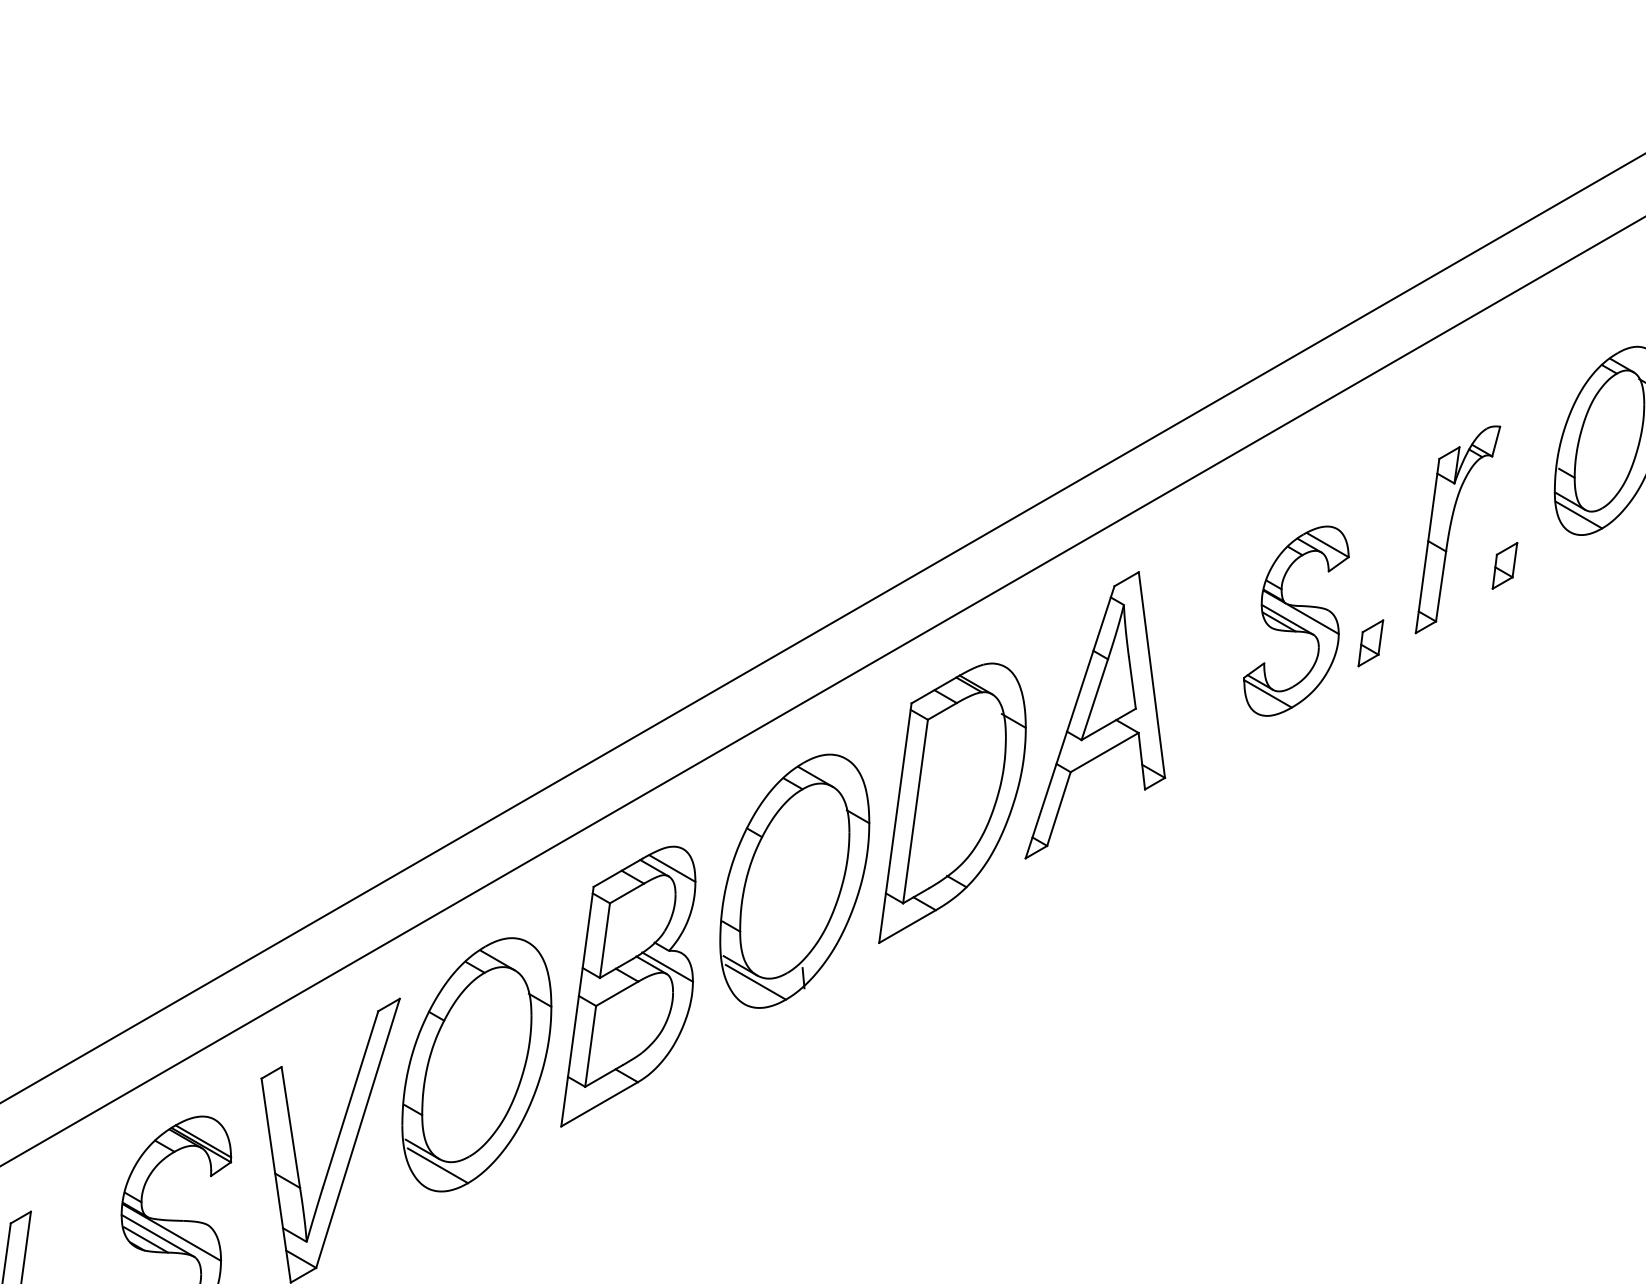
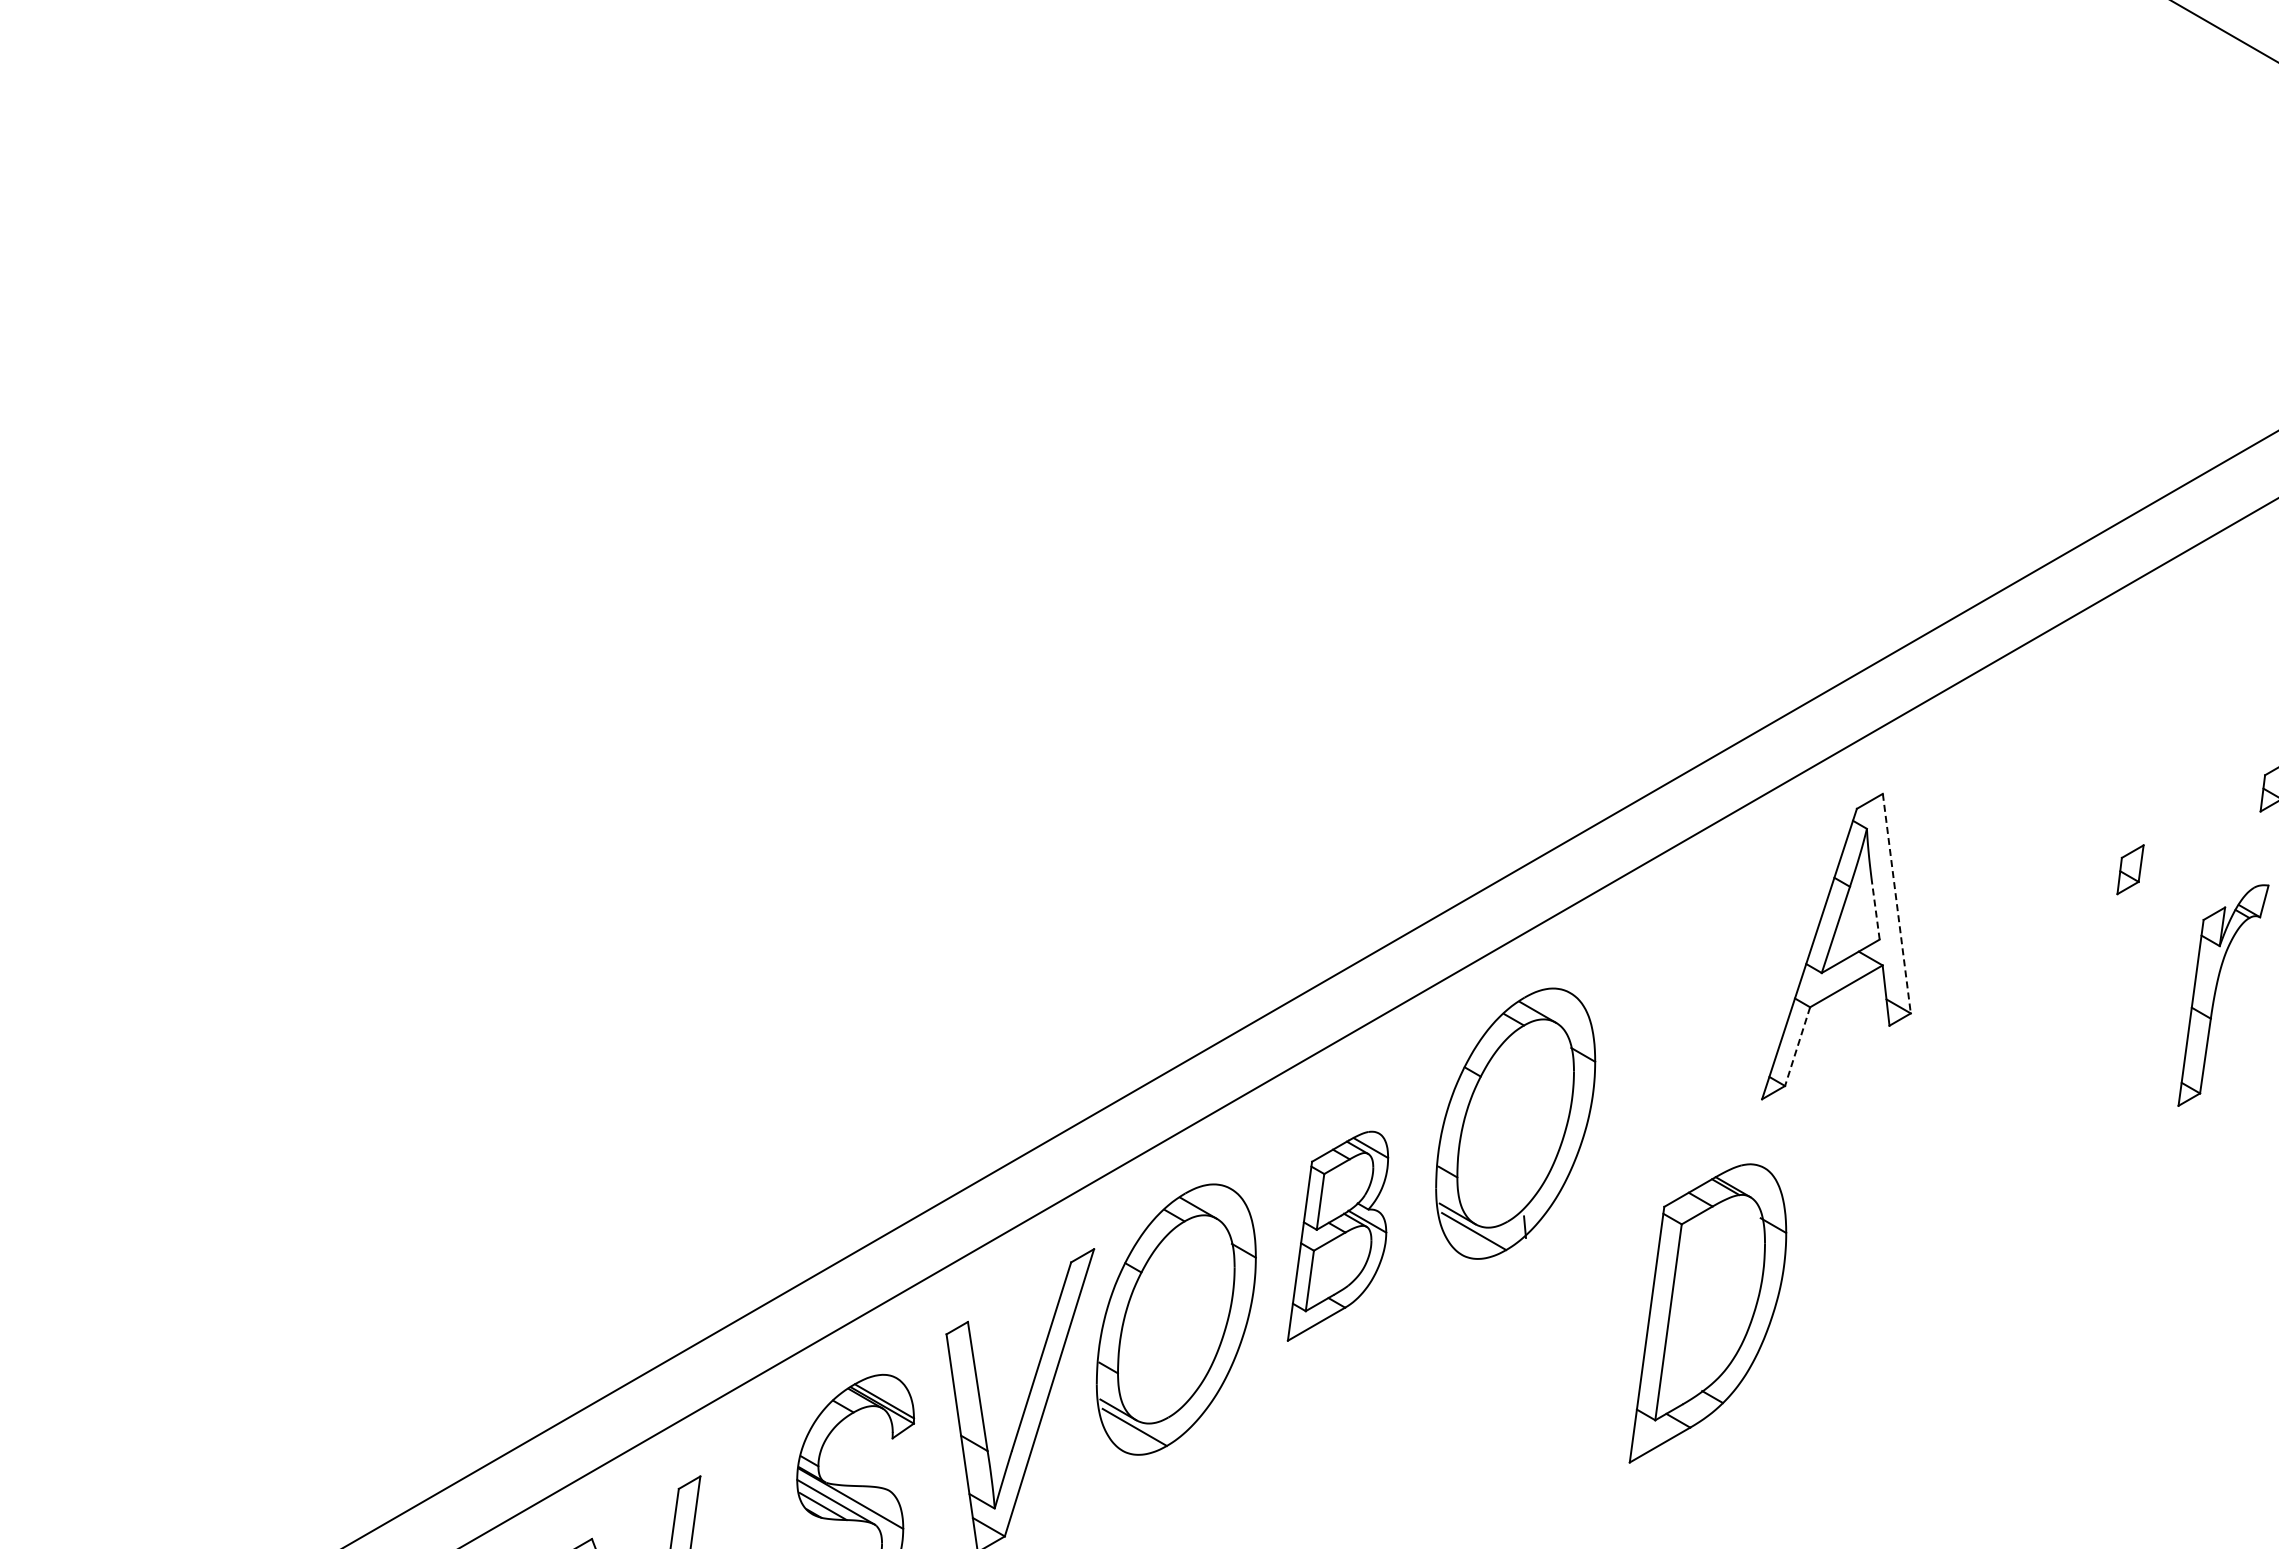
part: (1451, 526) -> (2216, 992), moved
part: (1295, 621) -> (2050, 846), removed
line: (1151, 674) -> (1896, 903), solid -> dashed
line: (1132, 683) -> (1876, 912), solid -> dashed
part: (952, 803) -> (1707, 1313), moved
line: (1058, 809) -> (1797, 1047), solid -> dashed
part: (627, 986) -> (1337, 1236), size x0.7

